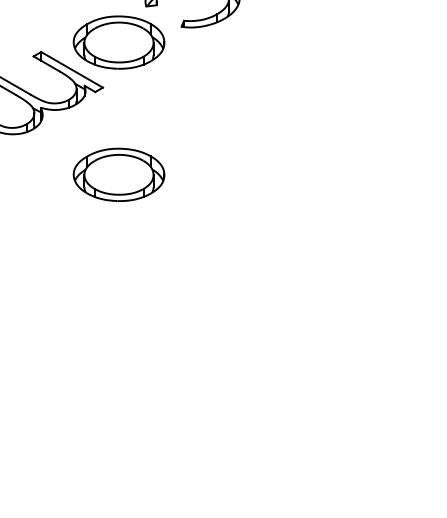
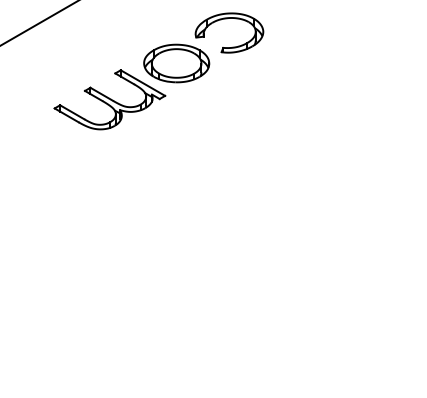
part: (118, 174) -> (176, 158), removed

